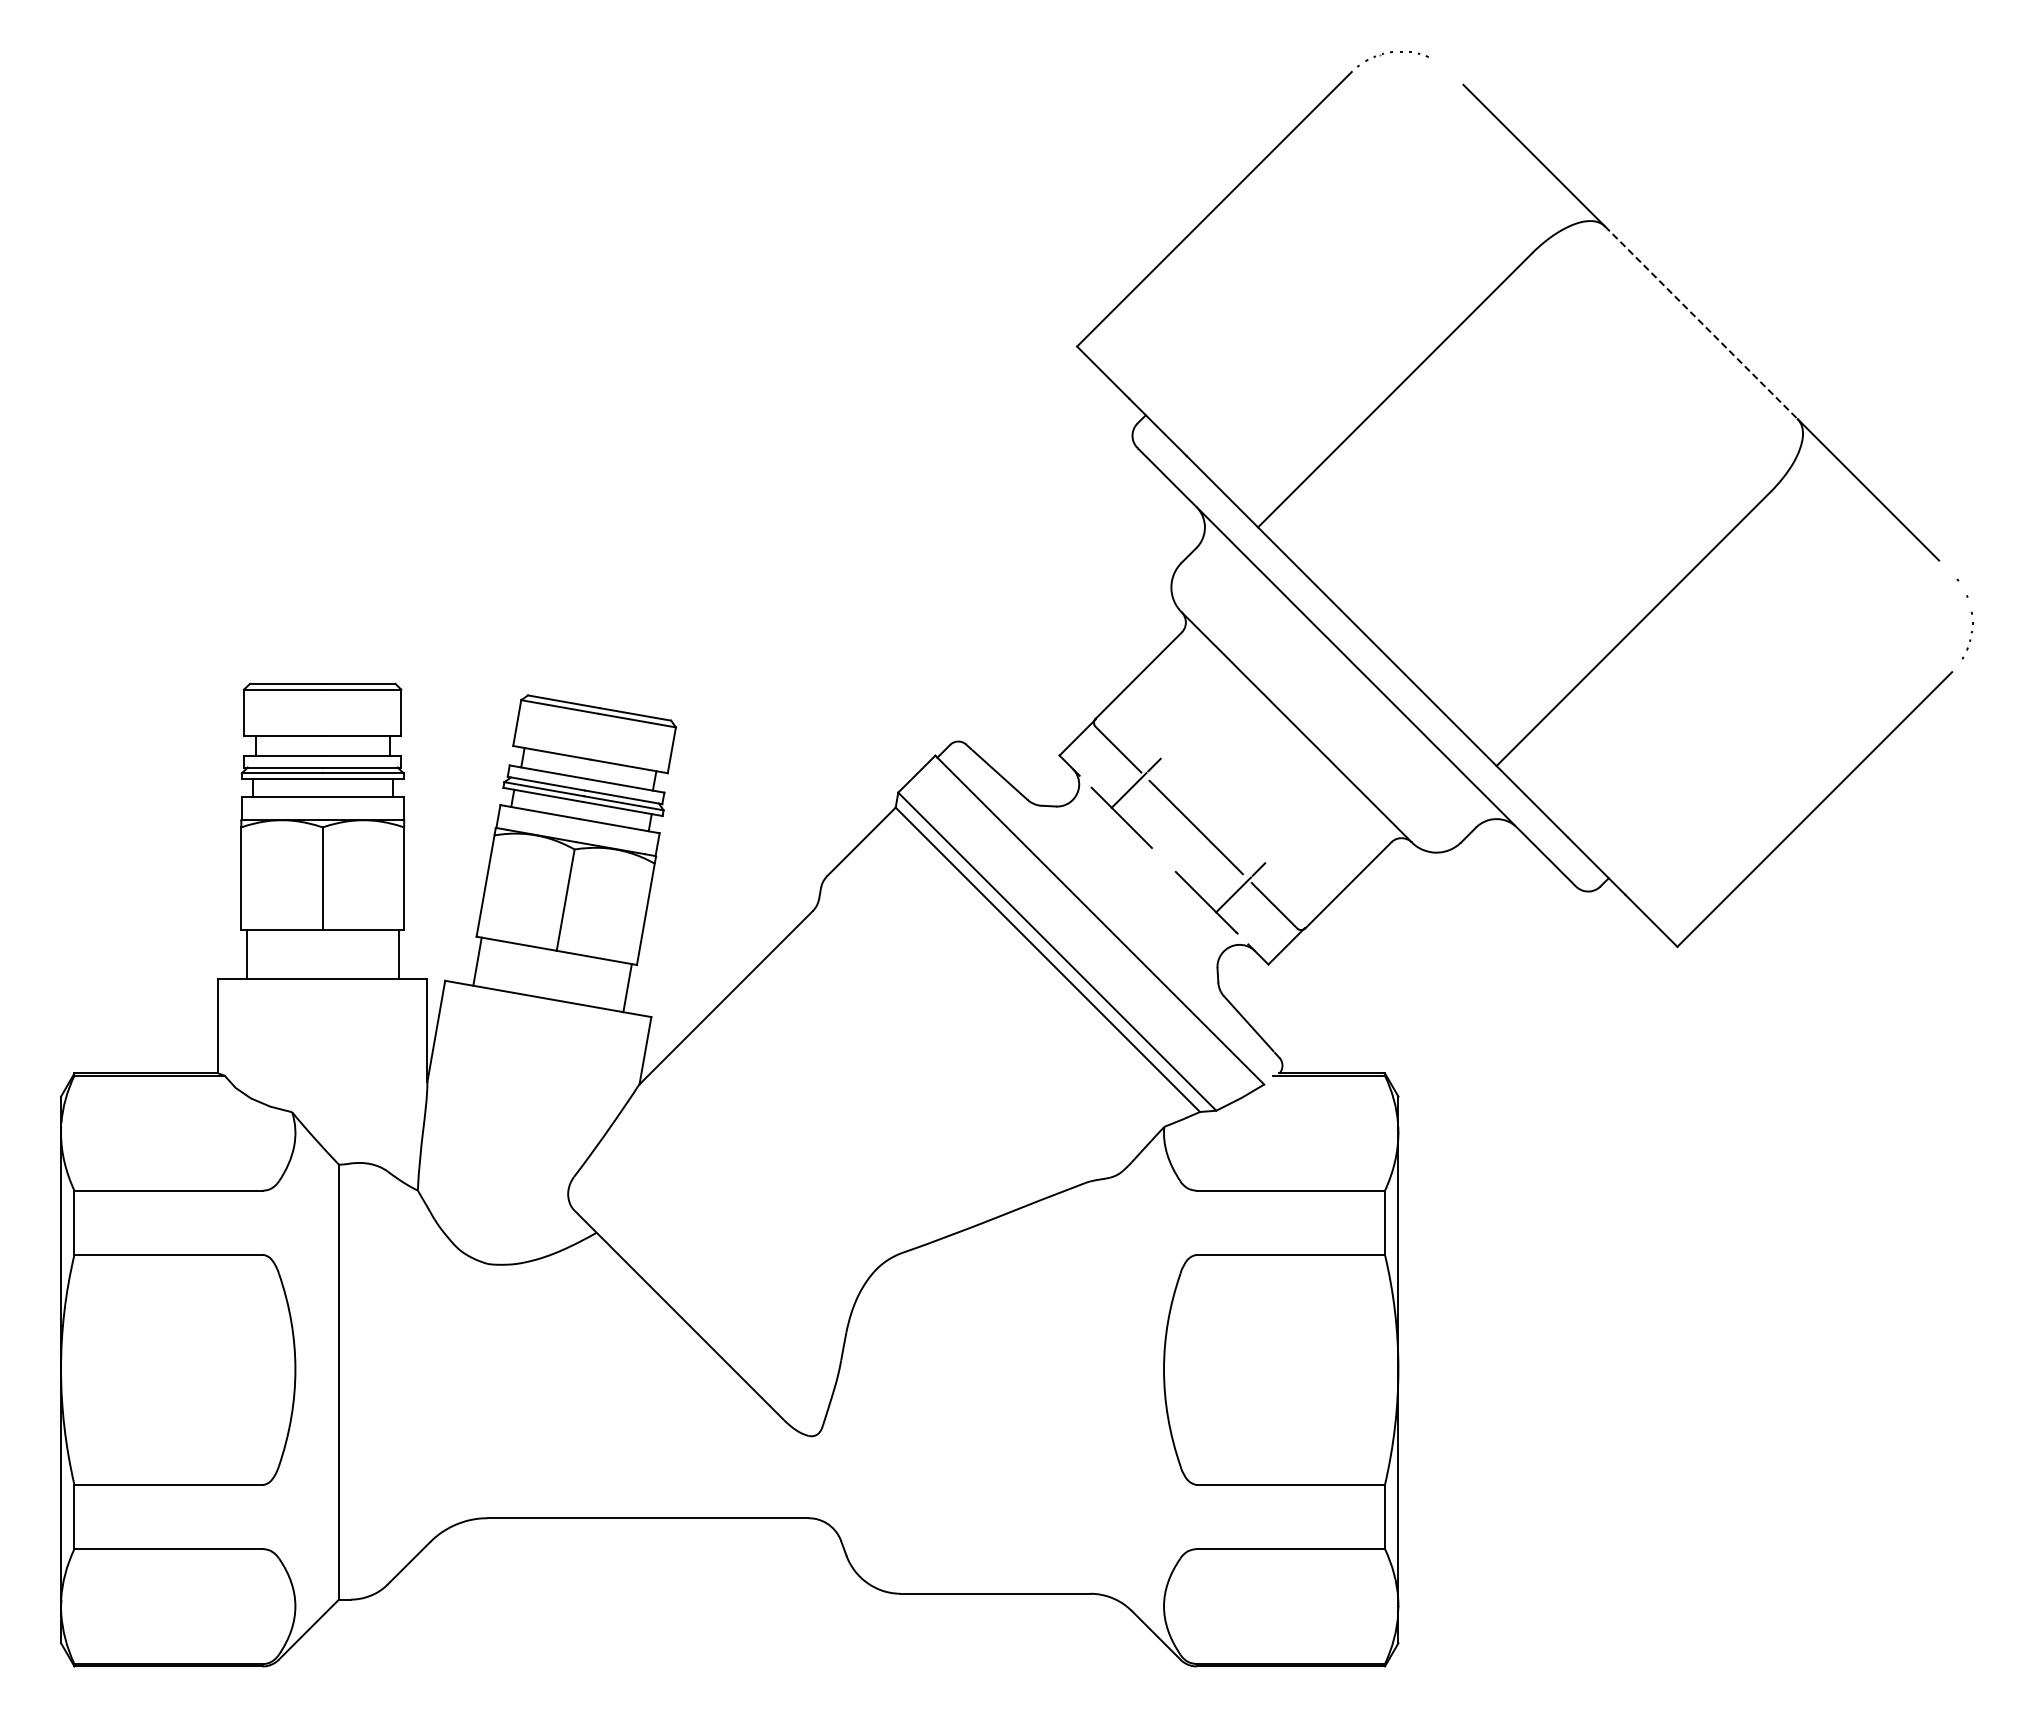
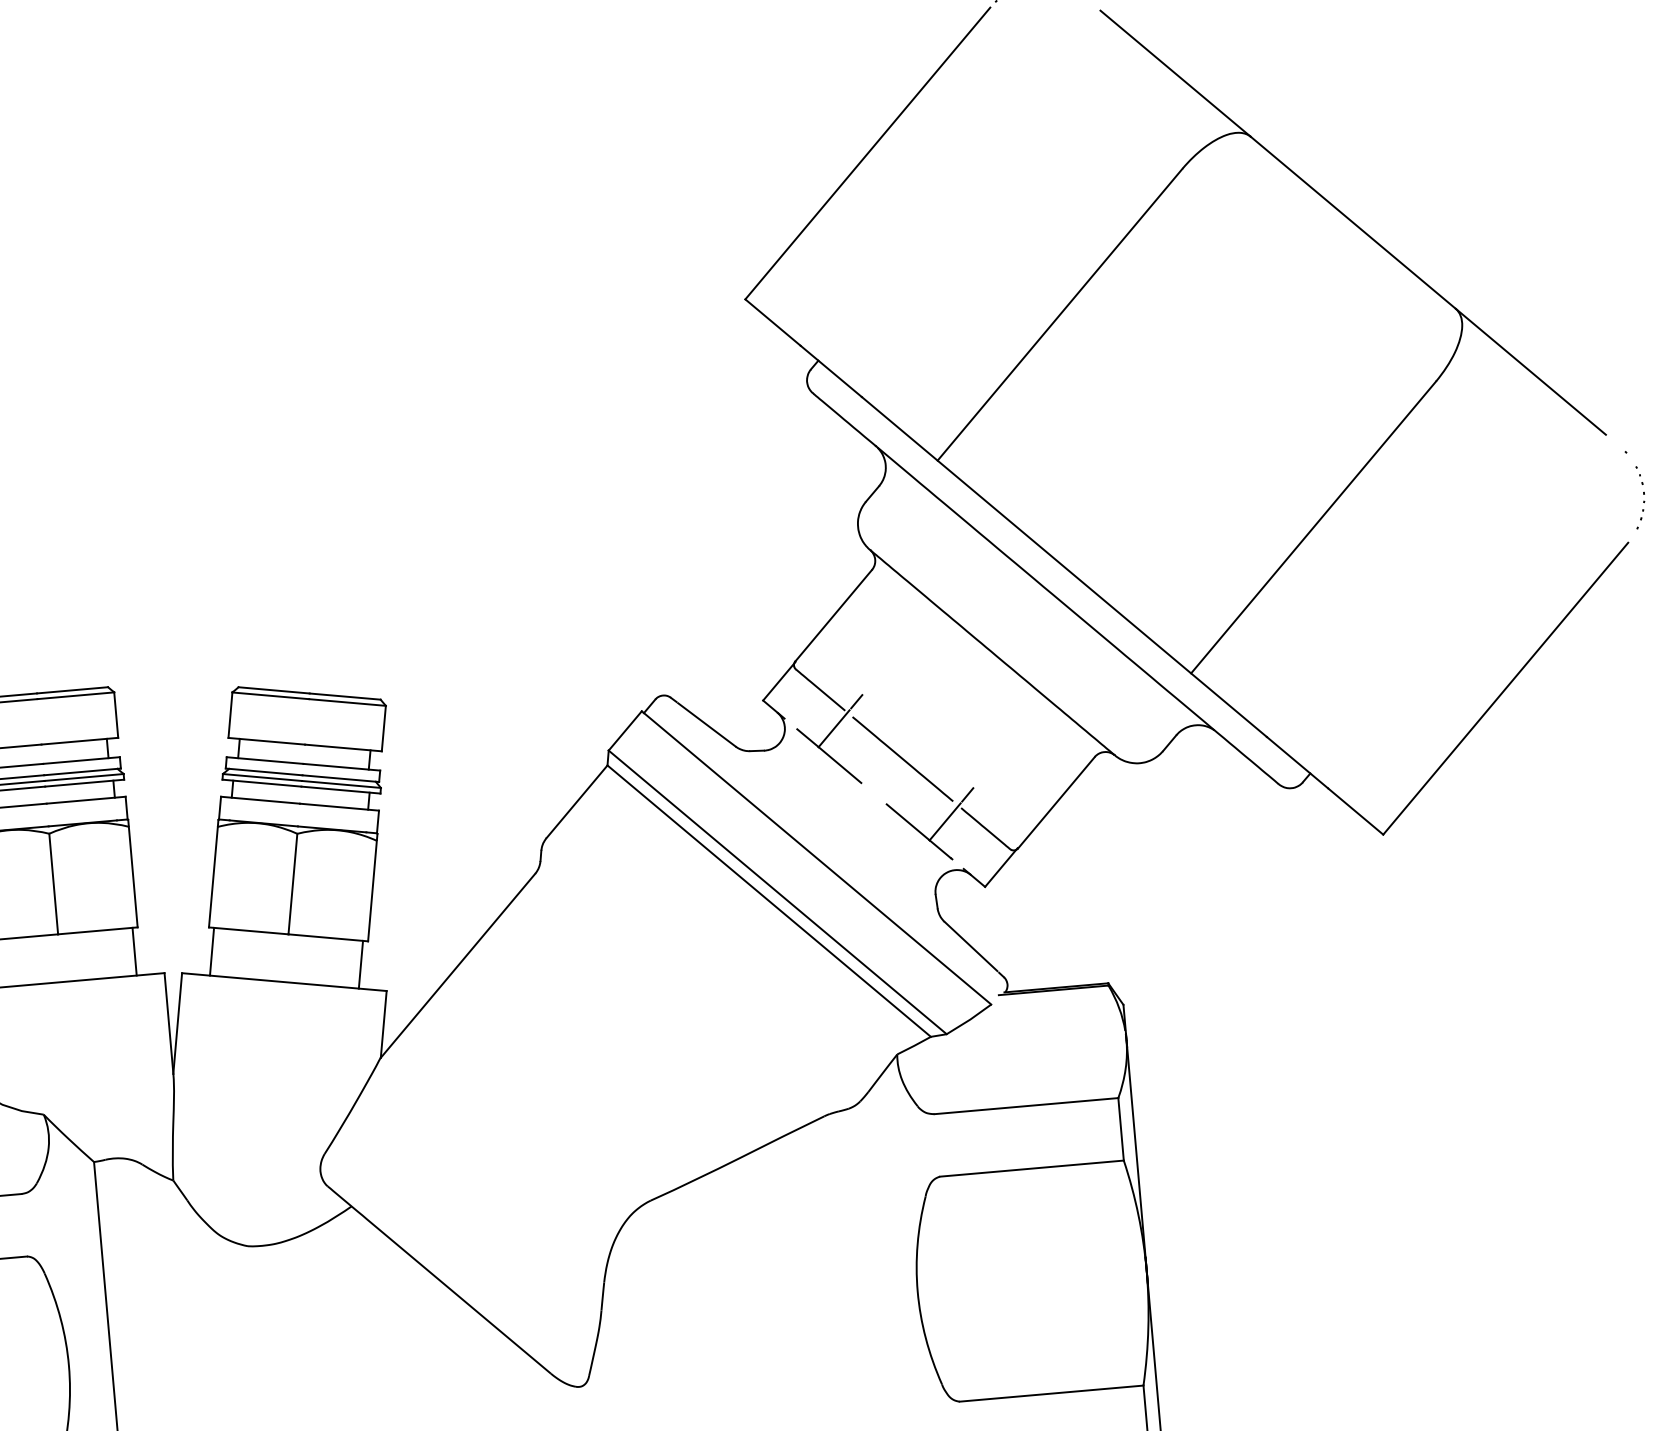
line: (1701, 323) -> (1353, 223), dashed -> solid

